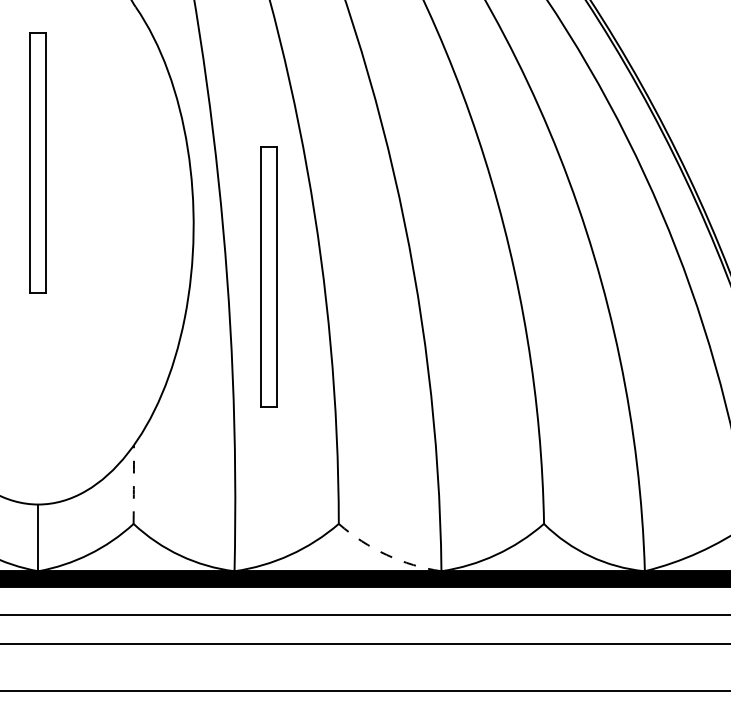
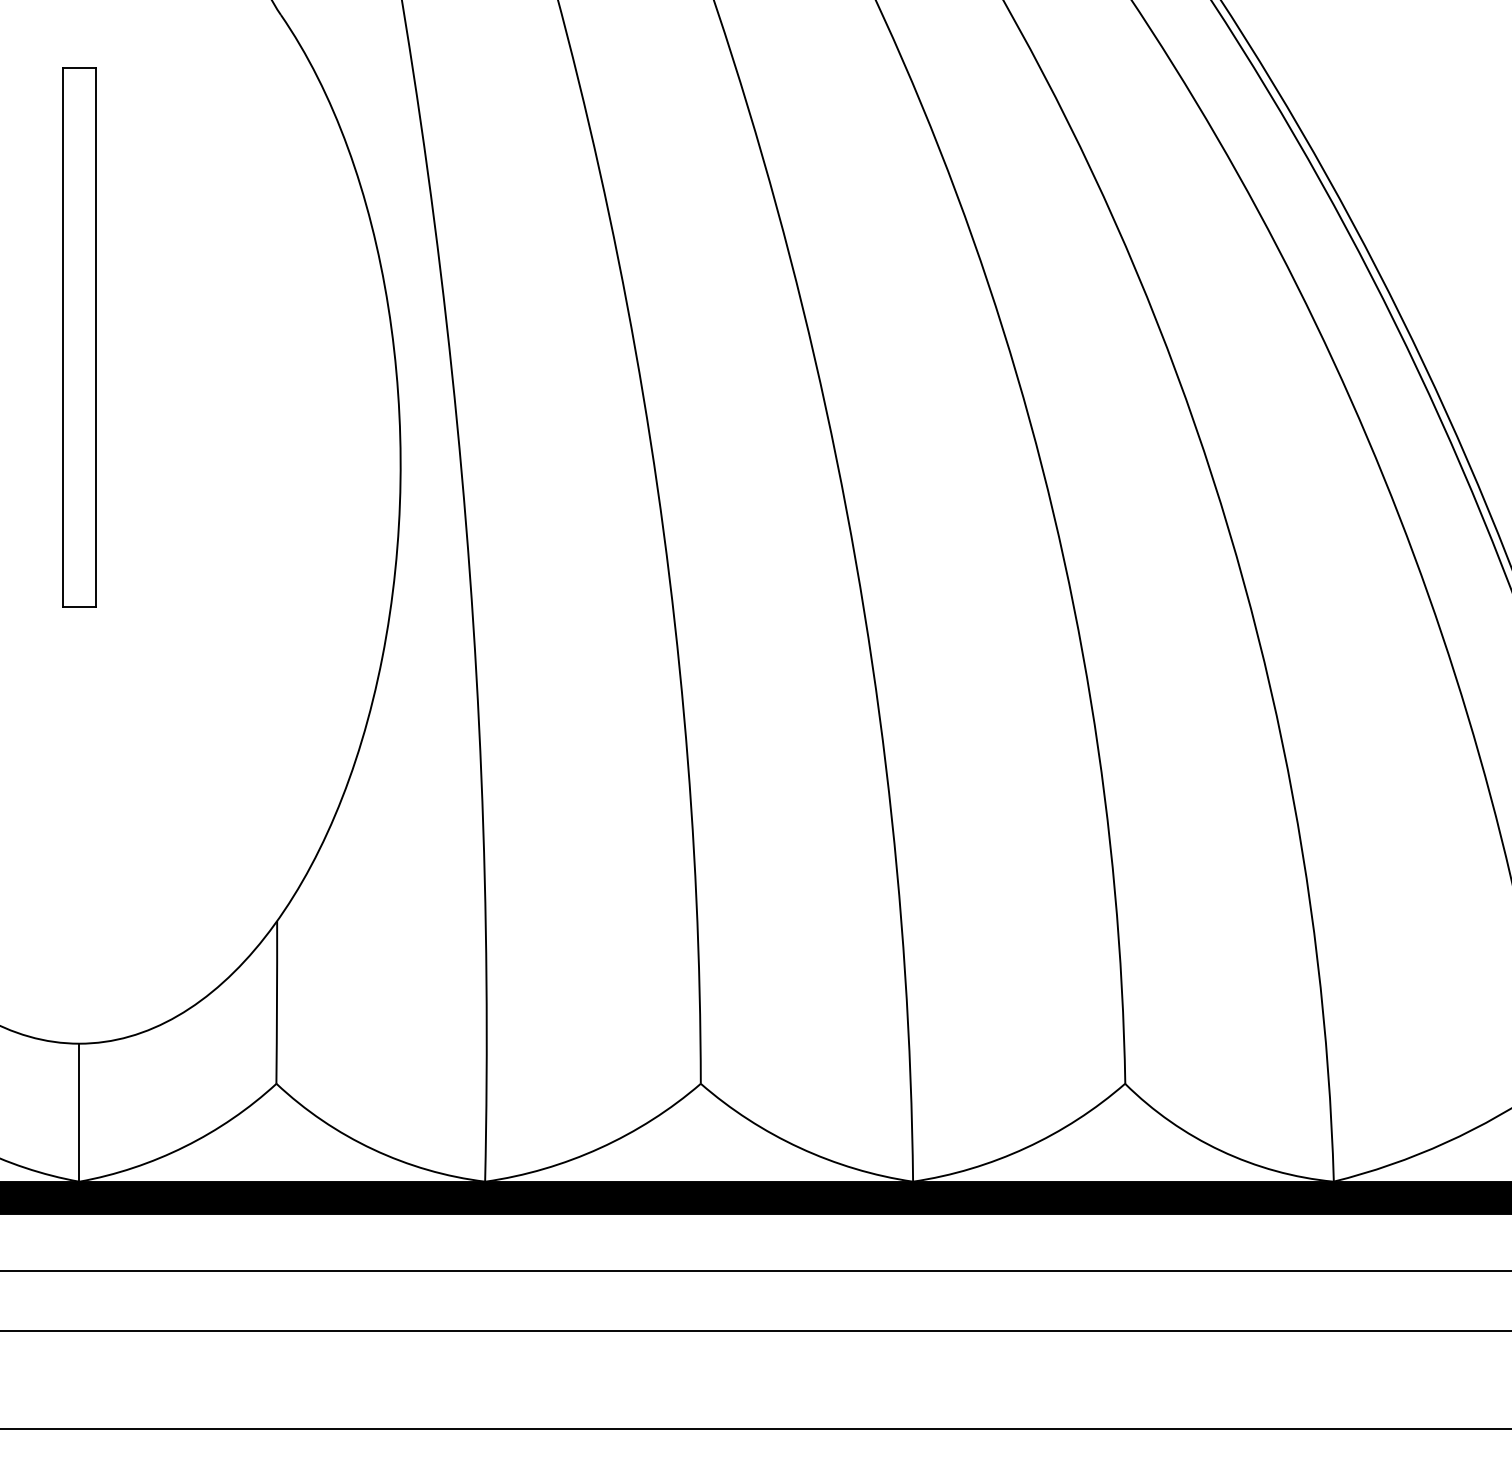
part: (268, 276) -> (555, 572), removed
arc: (133, 484) -> (276, 1002), dashed -> solid
arc: (386, 554) -> (799, 1147), dashed -> solid

